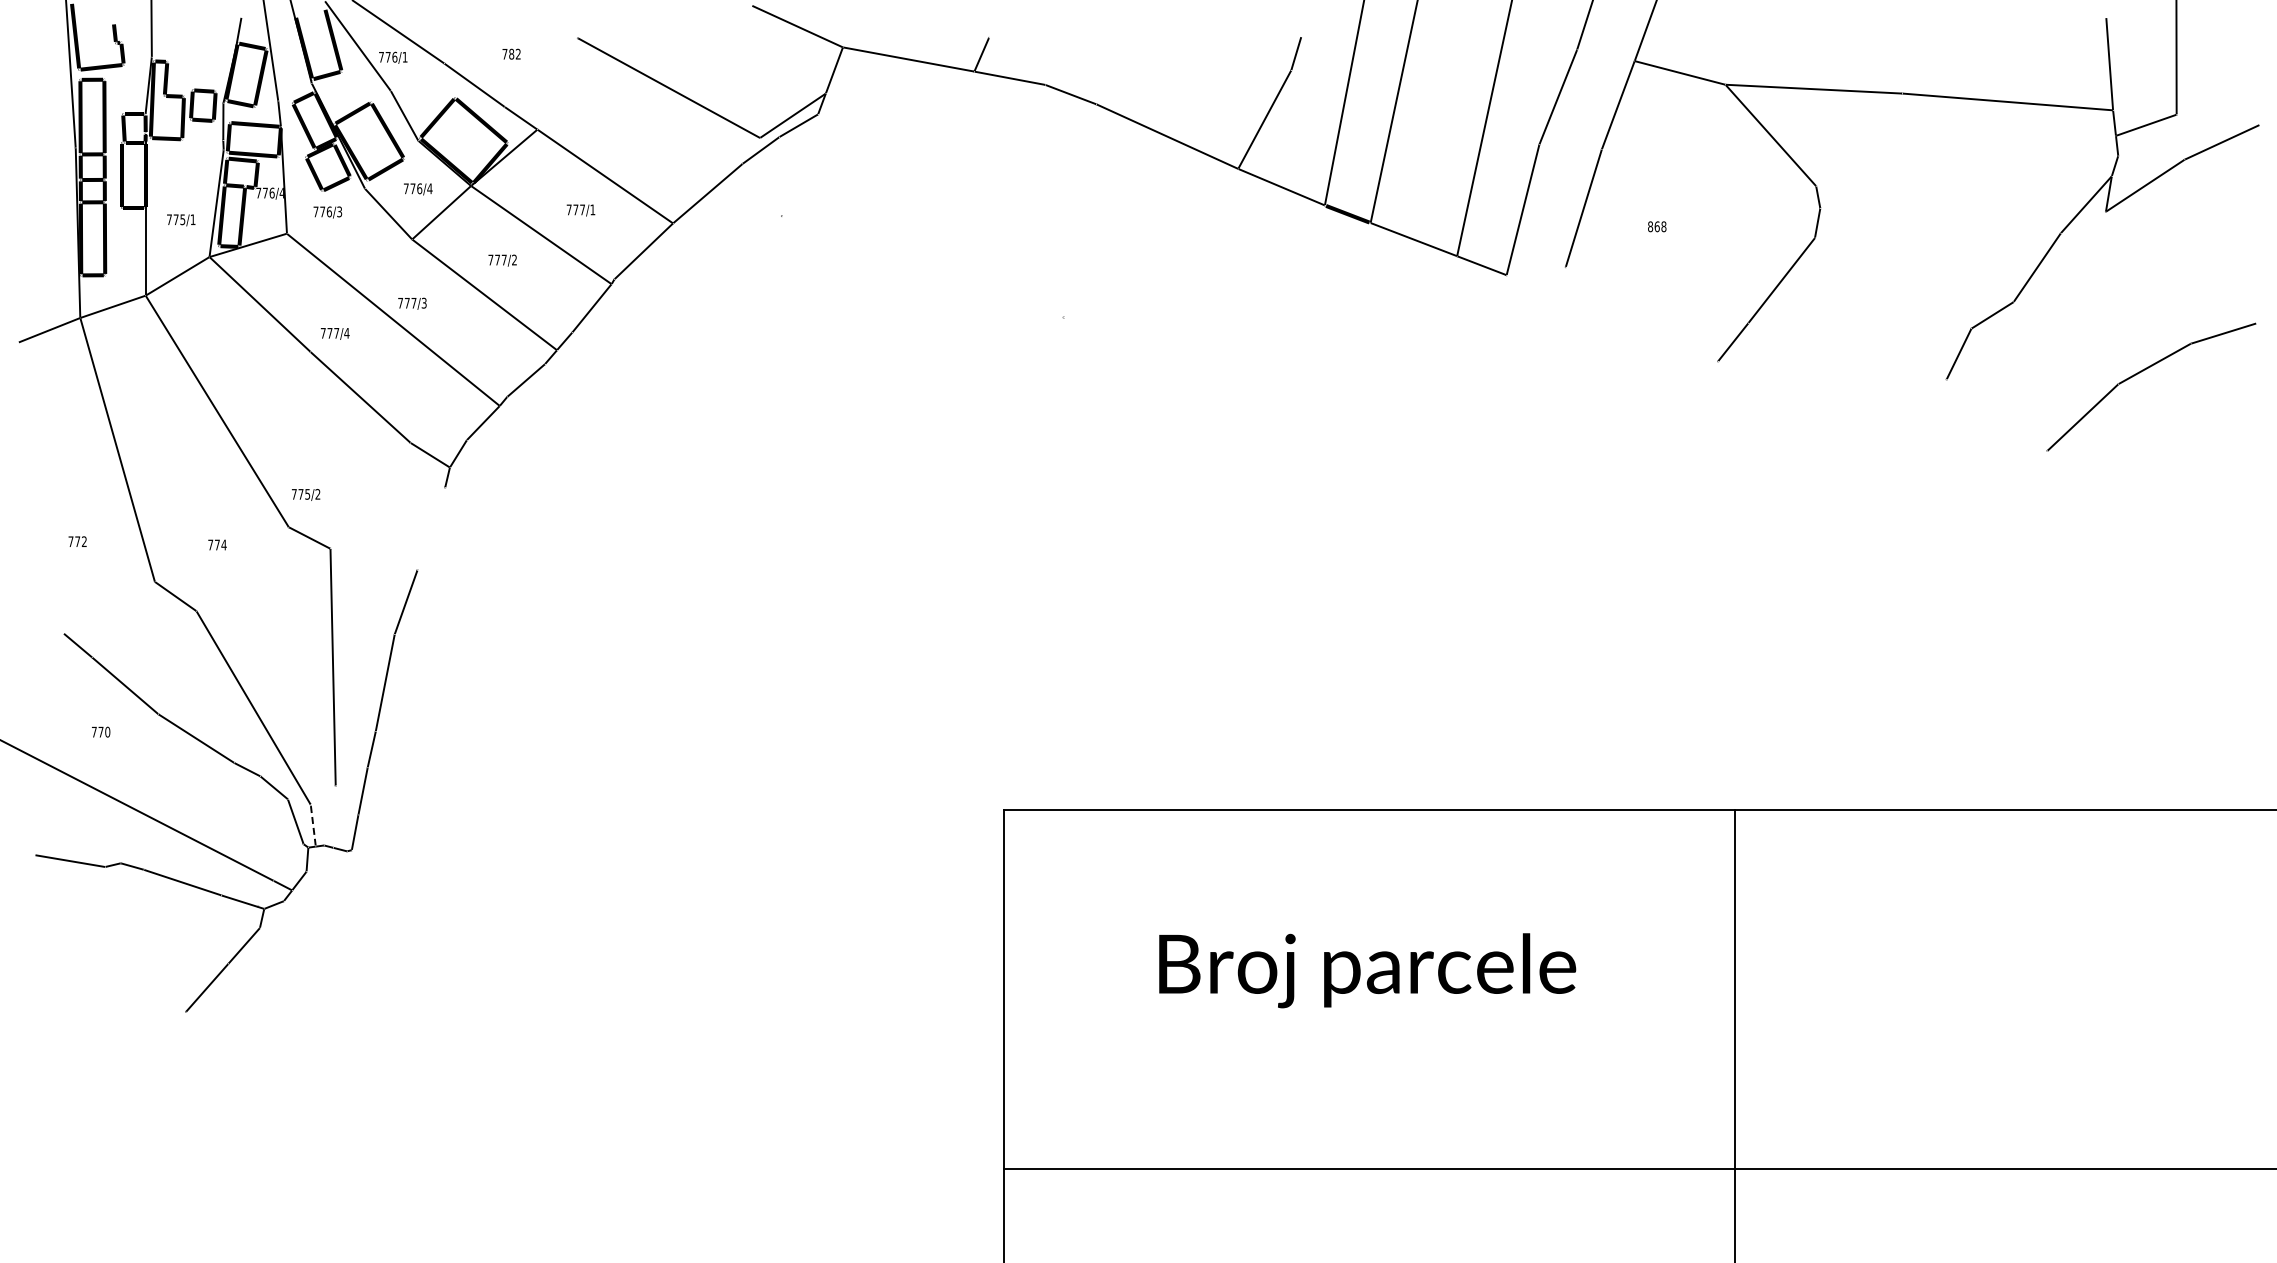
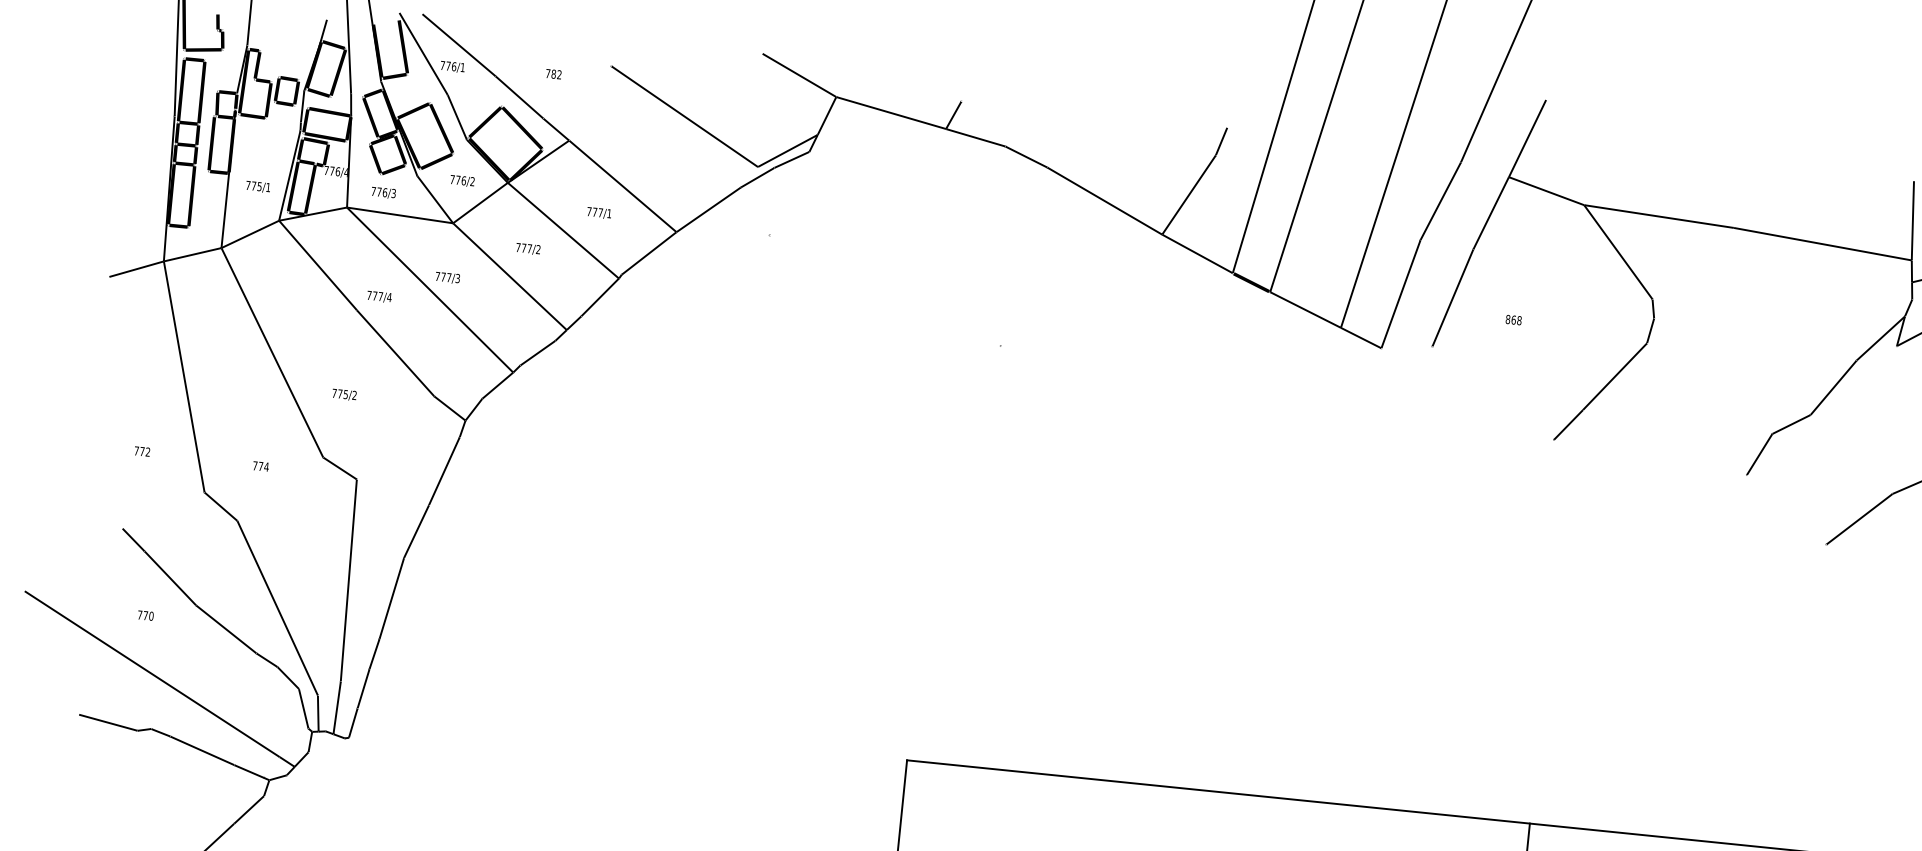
text: (429, 188) -> (472, 181), 776/4 -> 776/2
line: (349, 236) -> (400, 215), added
text: (306, 494) -> (344, 394), moved
line: (430, 528) -> (443, 470), added
line: (334, 816) -> (337, 707), added
line: (313, 825) -> (318, 713), dashed -> solid

